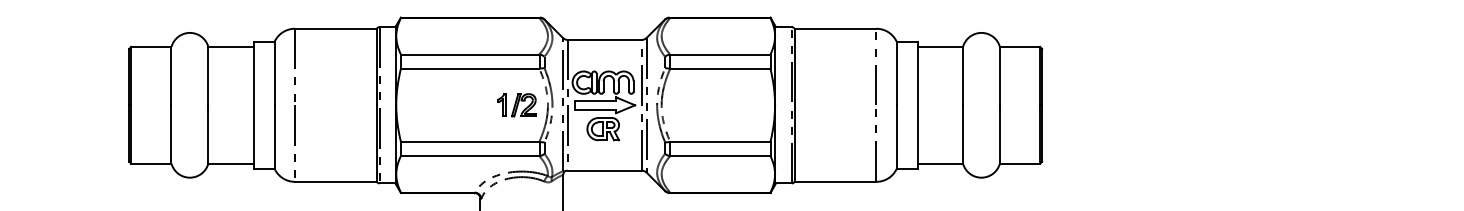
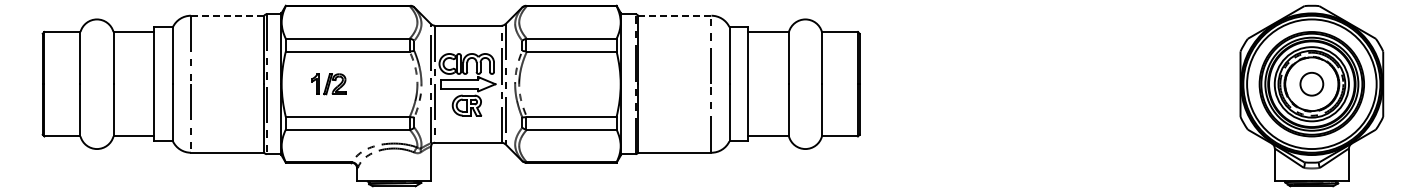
line: (335, 28) -> (227, 15), solid -> dashed
line: (835, 28) -> (674, 15), solid -> dashed
part: (516, 105) -> (328, 84), moved

